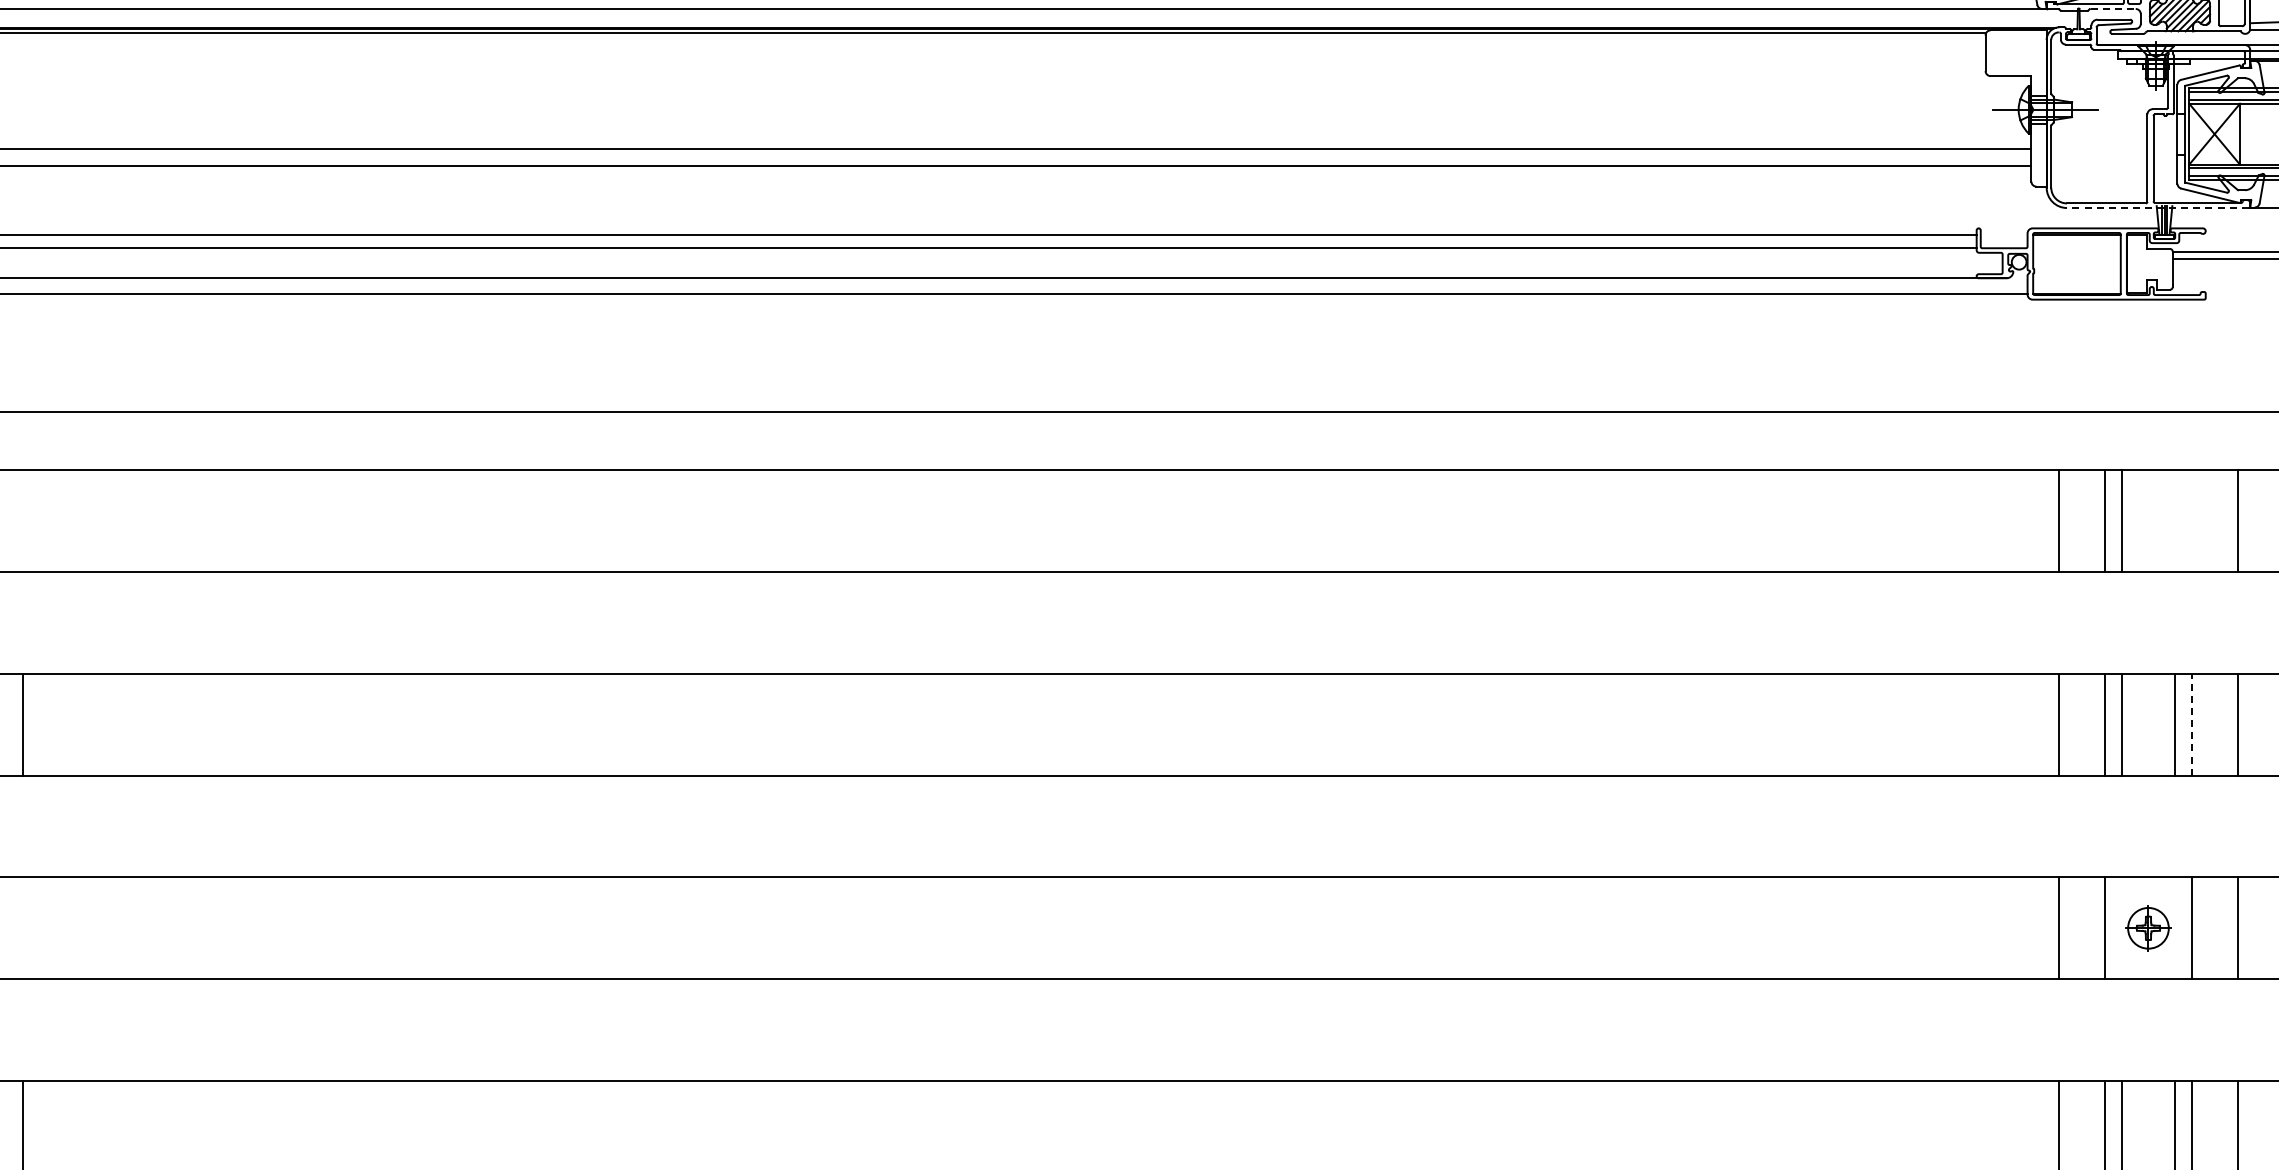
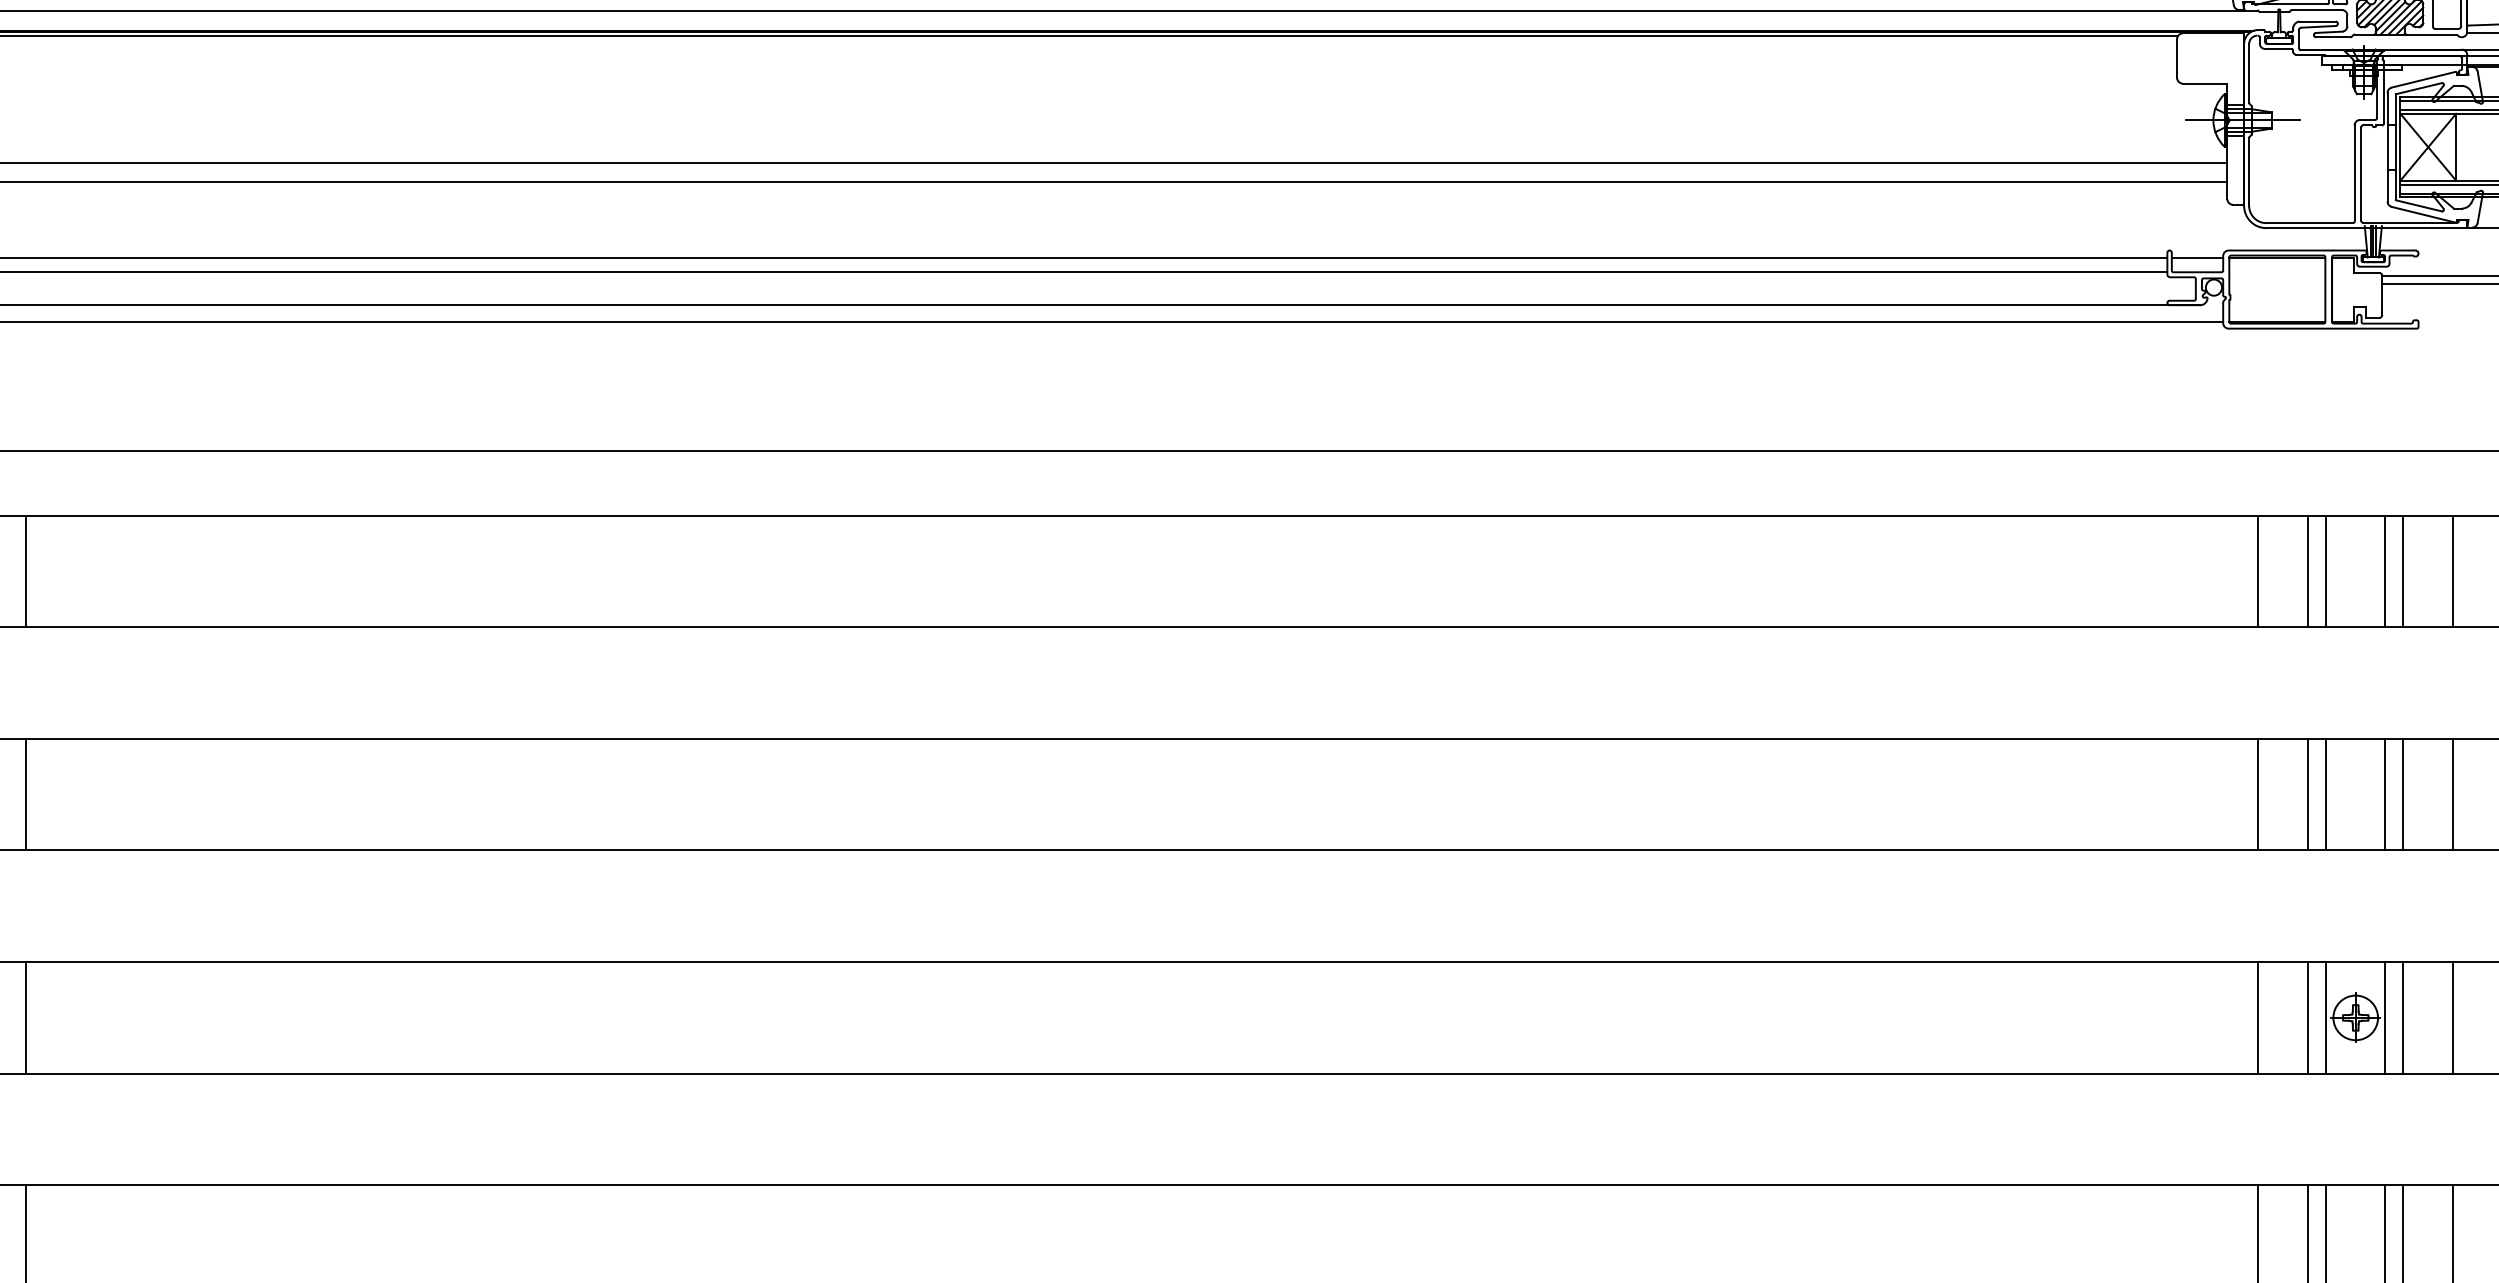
line: (2113, 8) -> (2317, 9), dashed -> solid
line: (2157, 208) -> (2365, 228), dashed -> solid
line: (2003, 235) -> (2196, 258), added
line: (23, 520) -> (25, 570), added
line: (2175, 520) -> (2385, 570), added
line: (2191, 520) -> (2402, 570), added
line: (2191, 724) -> (2402, 794), dashed -> solid
line: (23, 928) -> (25, 1018), added
line: (2121, 928) -> (2326, 1018), added
line: (2175, 928) -> (2385, 1018), added

